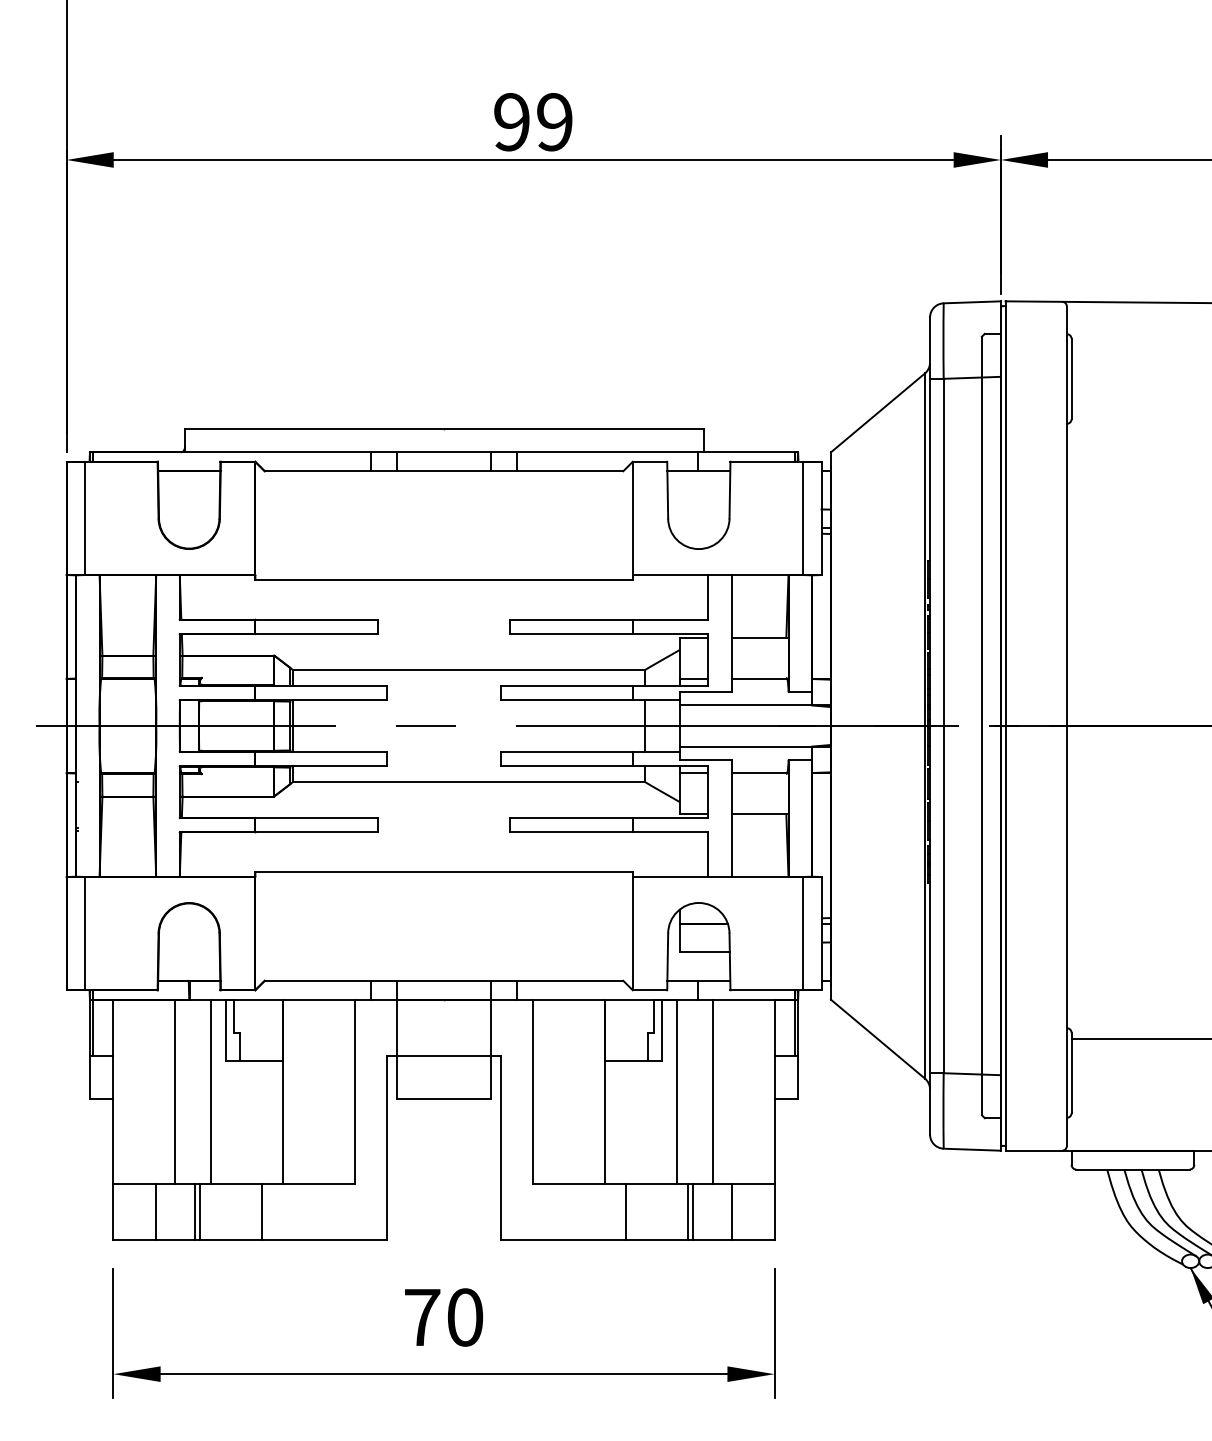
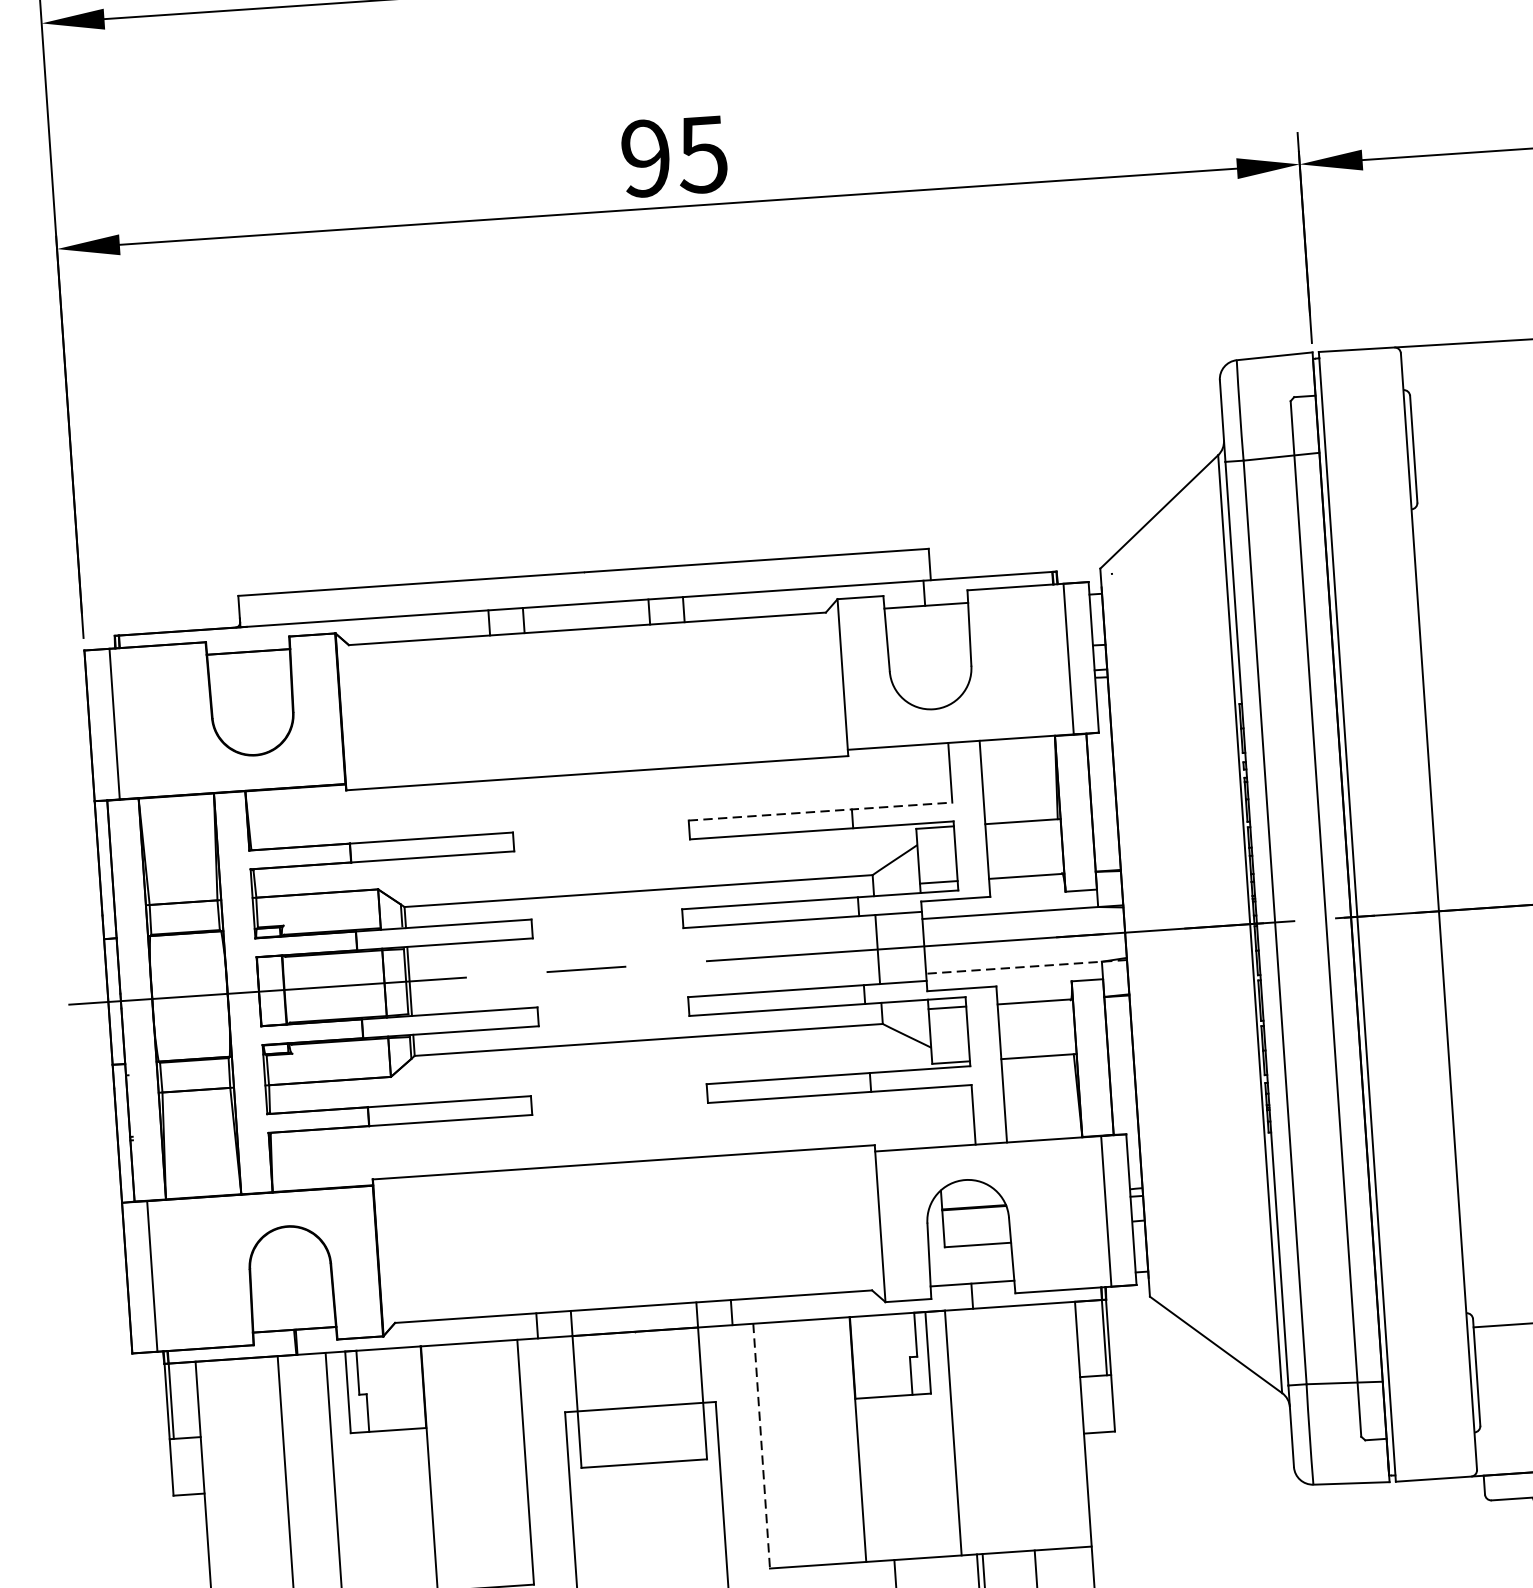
text: (554, 122) -> (702, 154), 99 -> 95
line: (609, 619) -> (820, 811), solid -> dashed
line: (754, 746) -> (1025, 966), solid -> dashed
line: (712, 1091) -> (1000, 1429), removed
line: (532, 1092) -> (761, 1447), solid -> dashed

